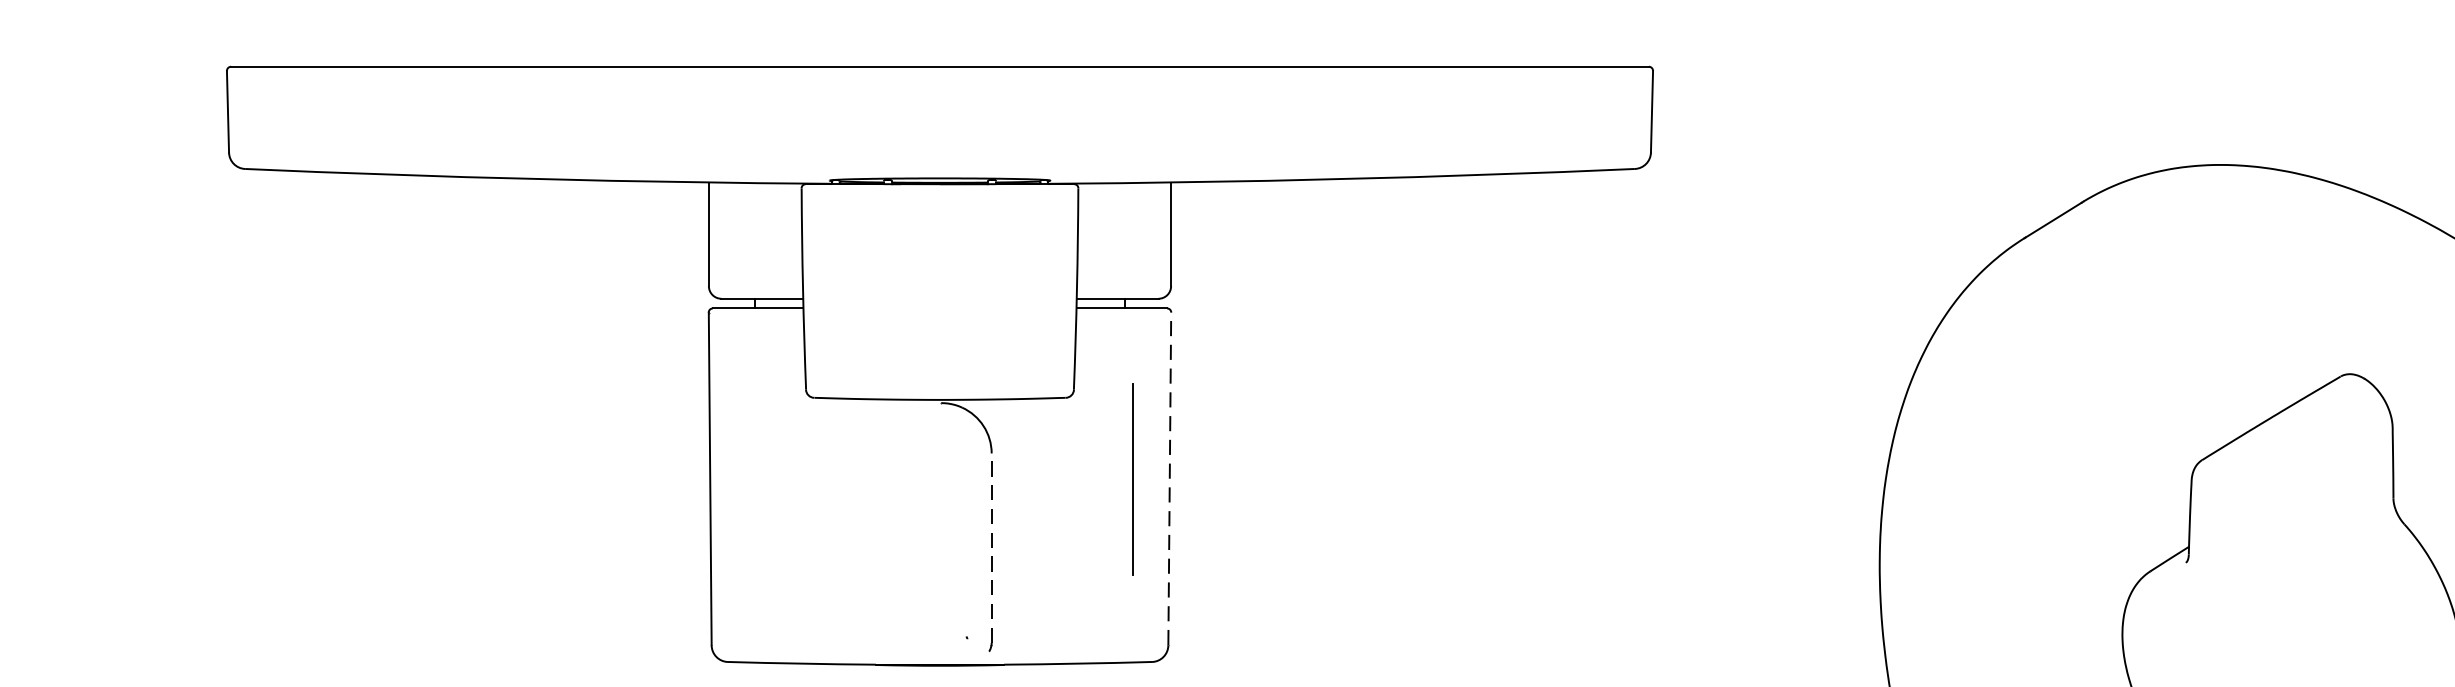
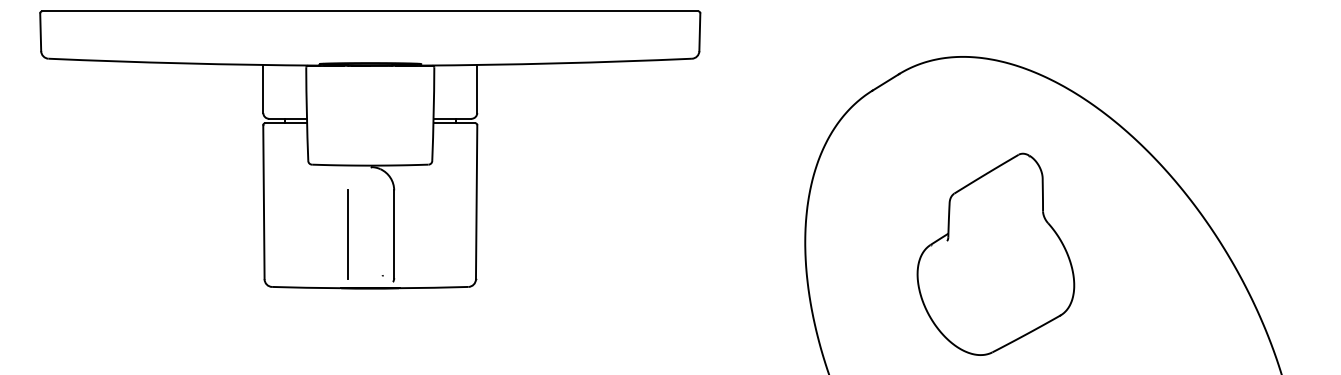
line: (1132, 479) -> (347, 234), moved
line: (1169, 479) -> (476, 202), dashed -> solid
line: (992, 548) -> (394, 234), dashed -> solid

